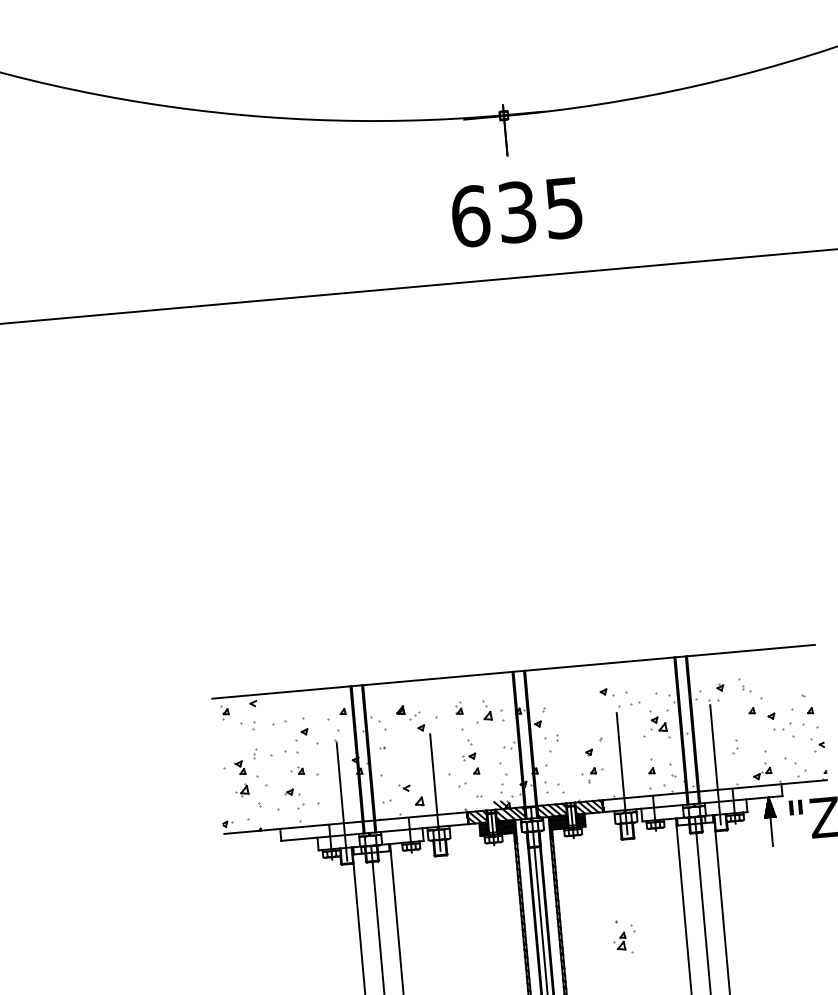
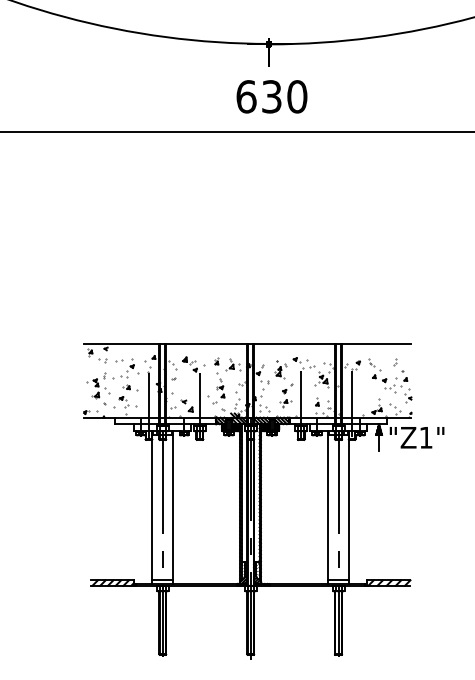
text: (564, 207) -> (297, 96), 635 -> 630
part: (735, 747) -> (395, 362), moved
part: (623, 937) -> (280, 369), moved

